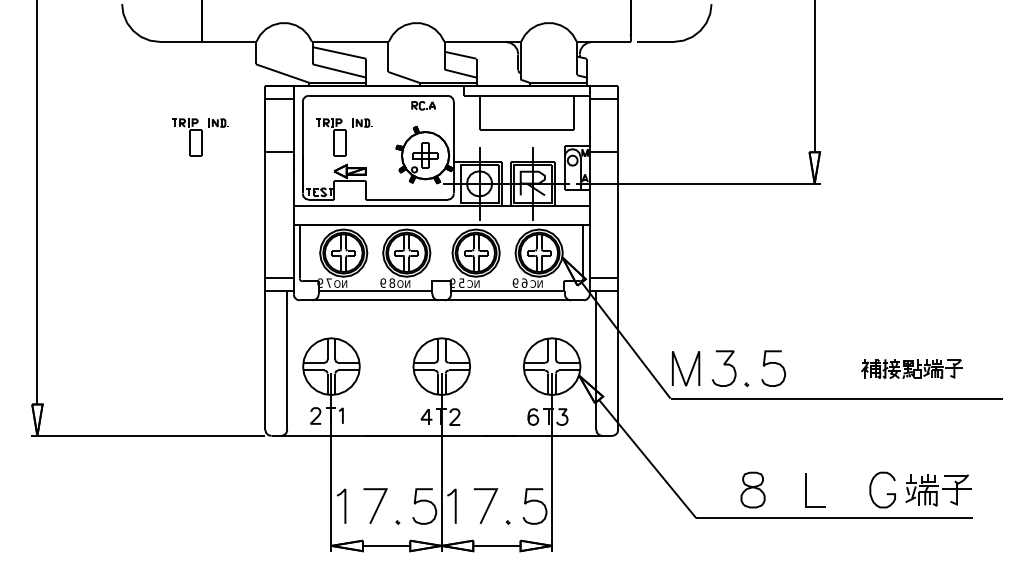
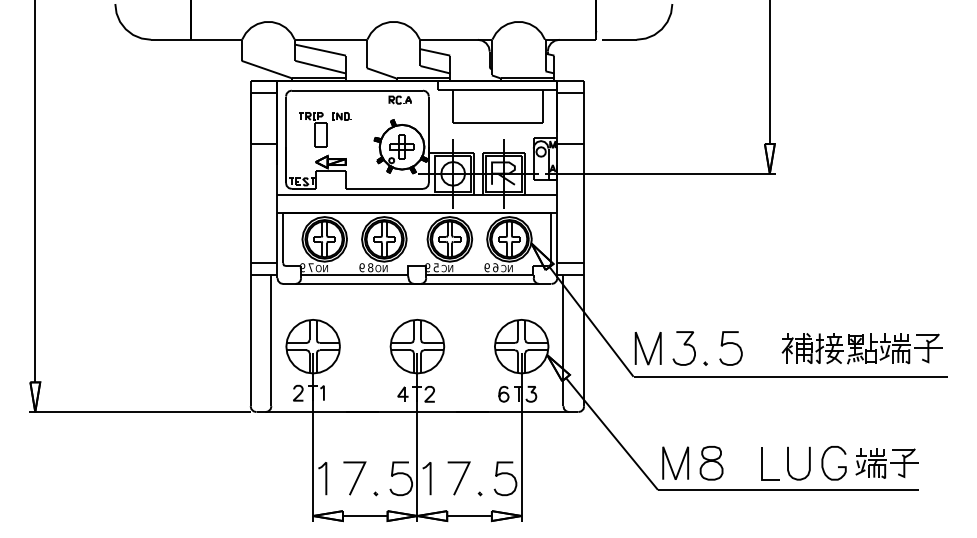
part: (200, 136) -> (189, 129), removed
part: (911, 368) -> (861, 348), size x1.67
line: (709, 489) -> (670, 462), added
curve: (834, 490) -> (788, 463), added

